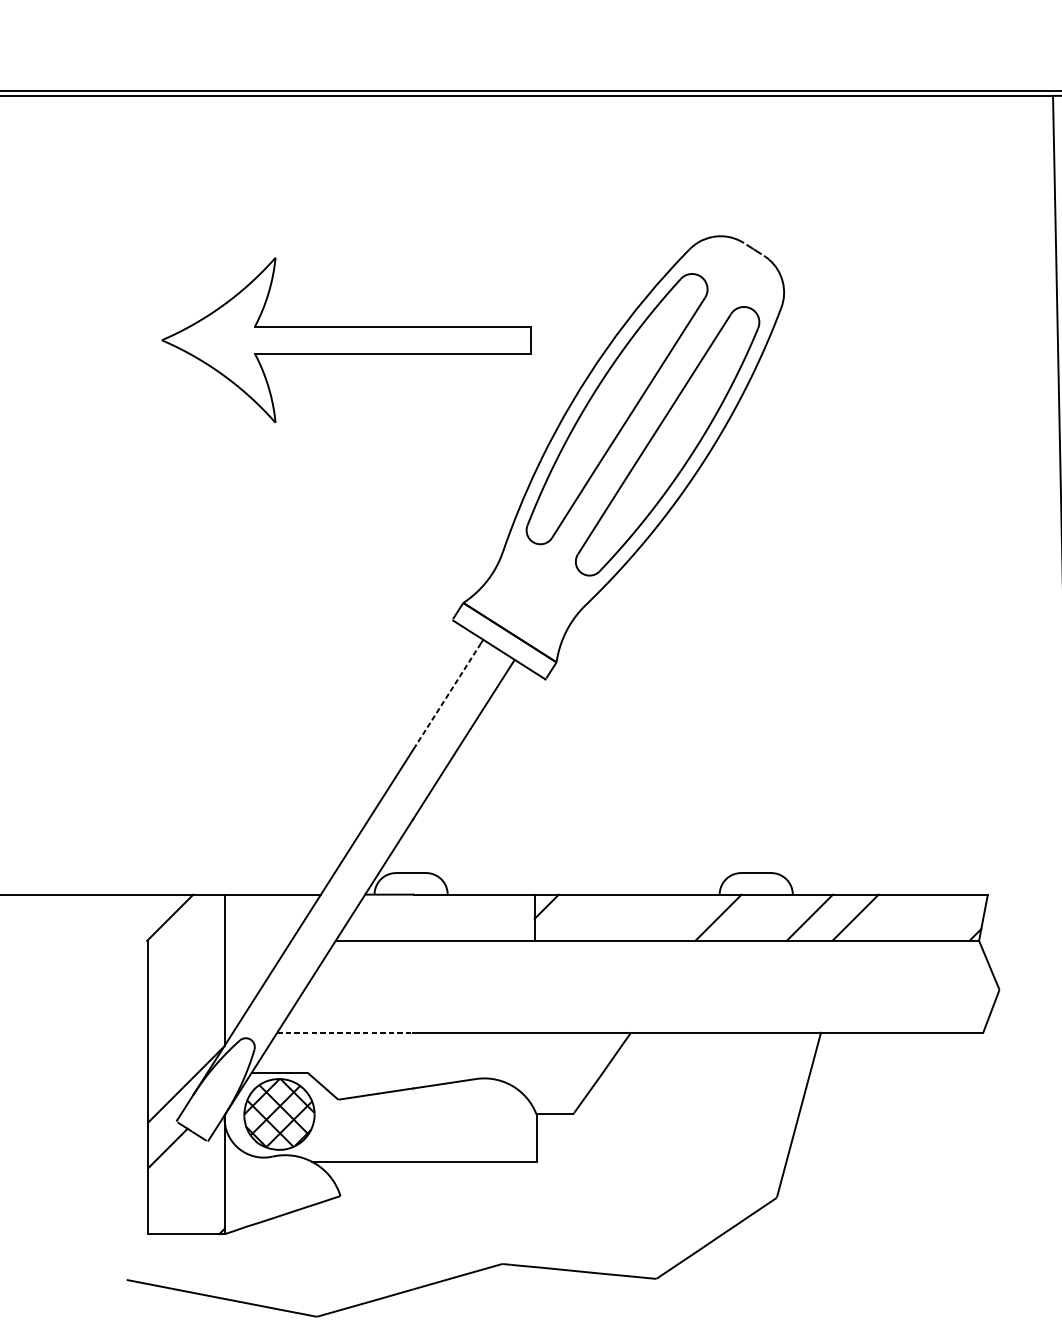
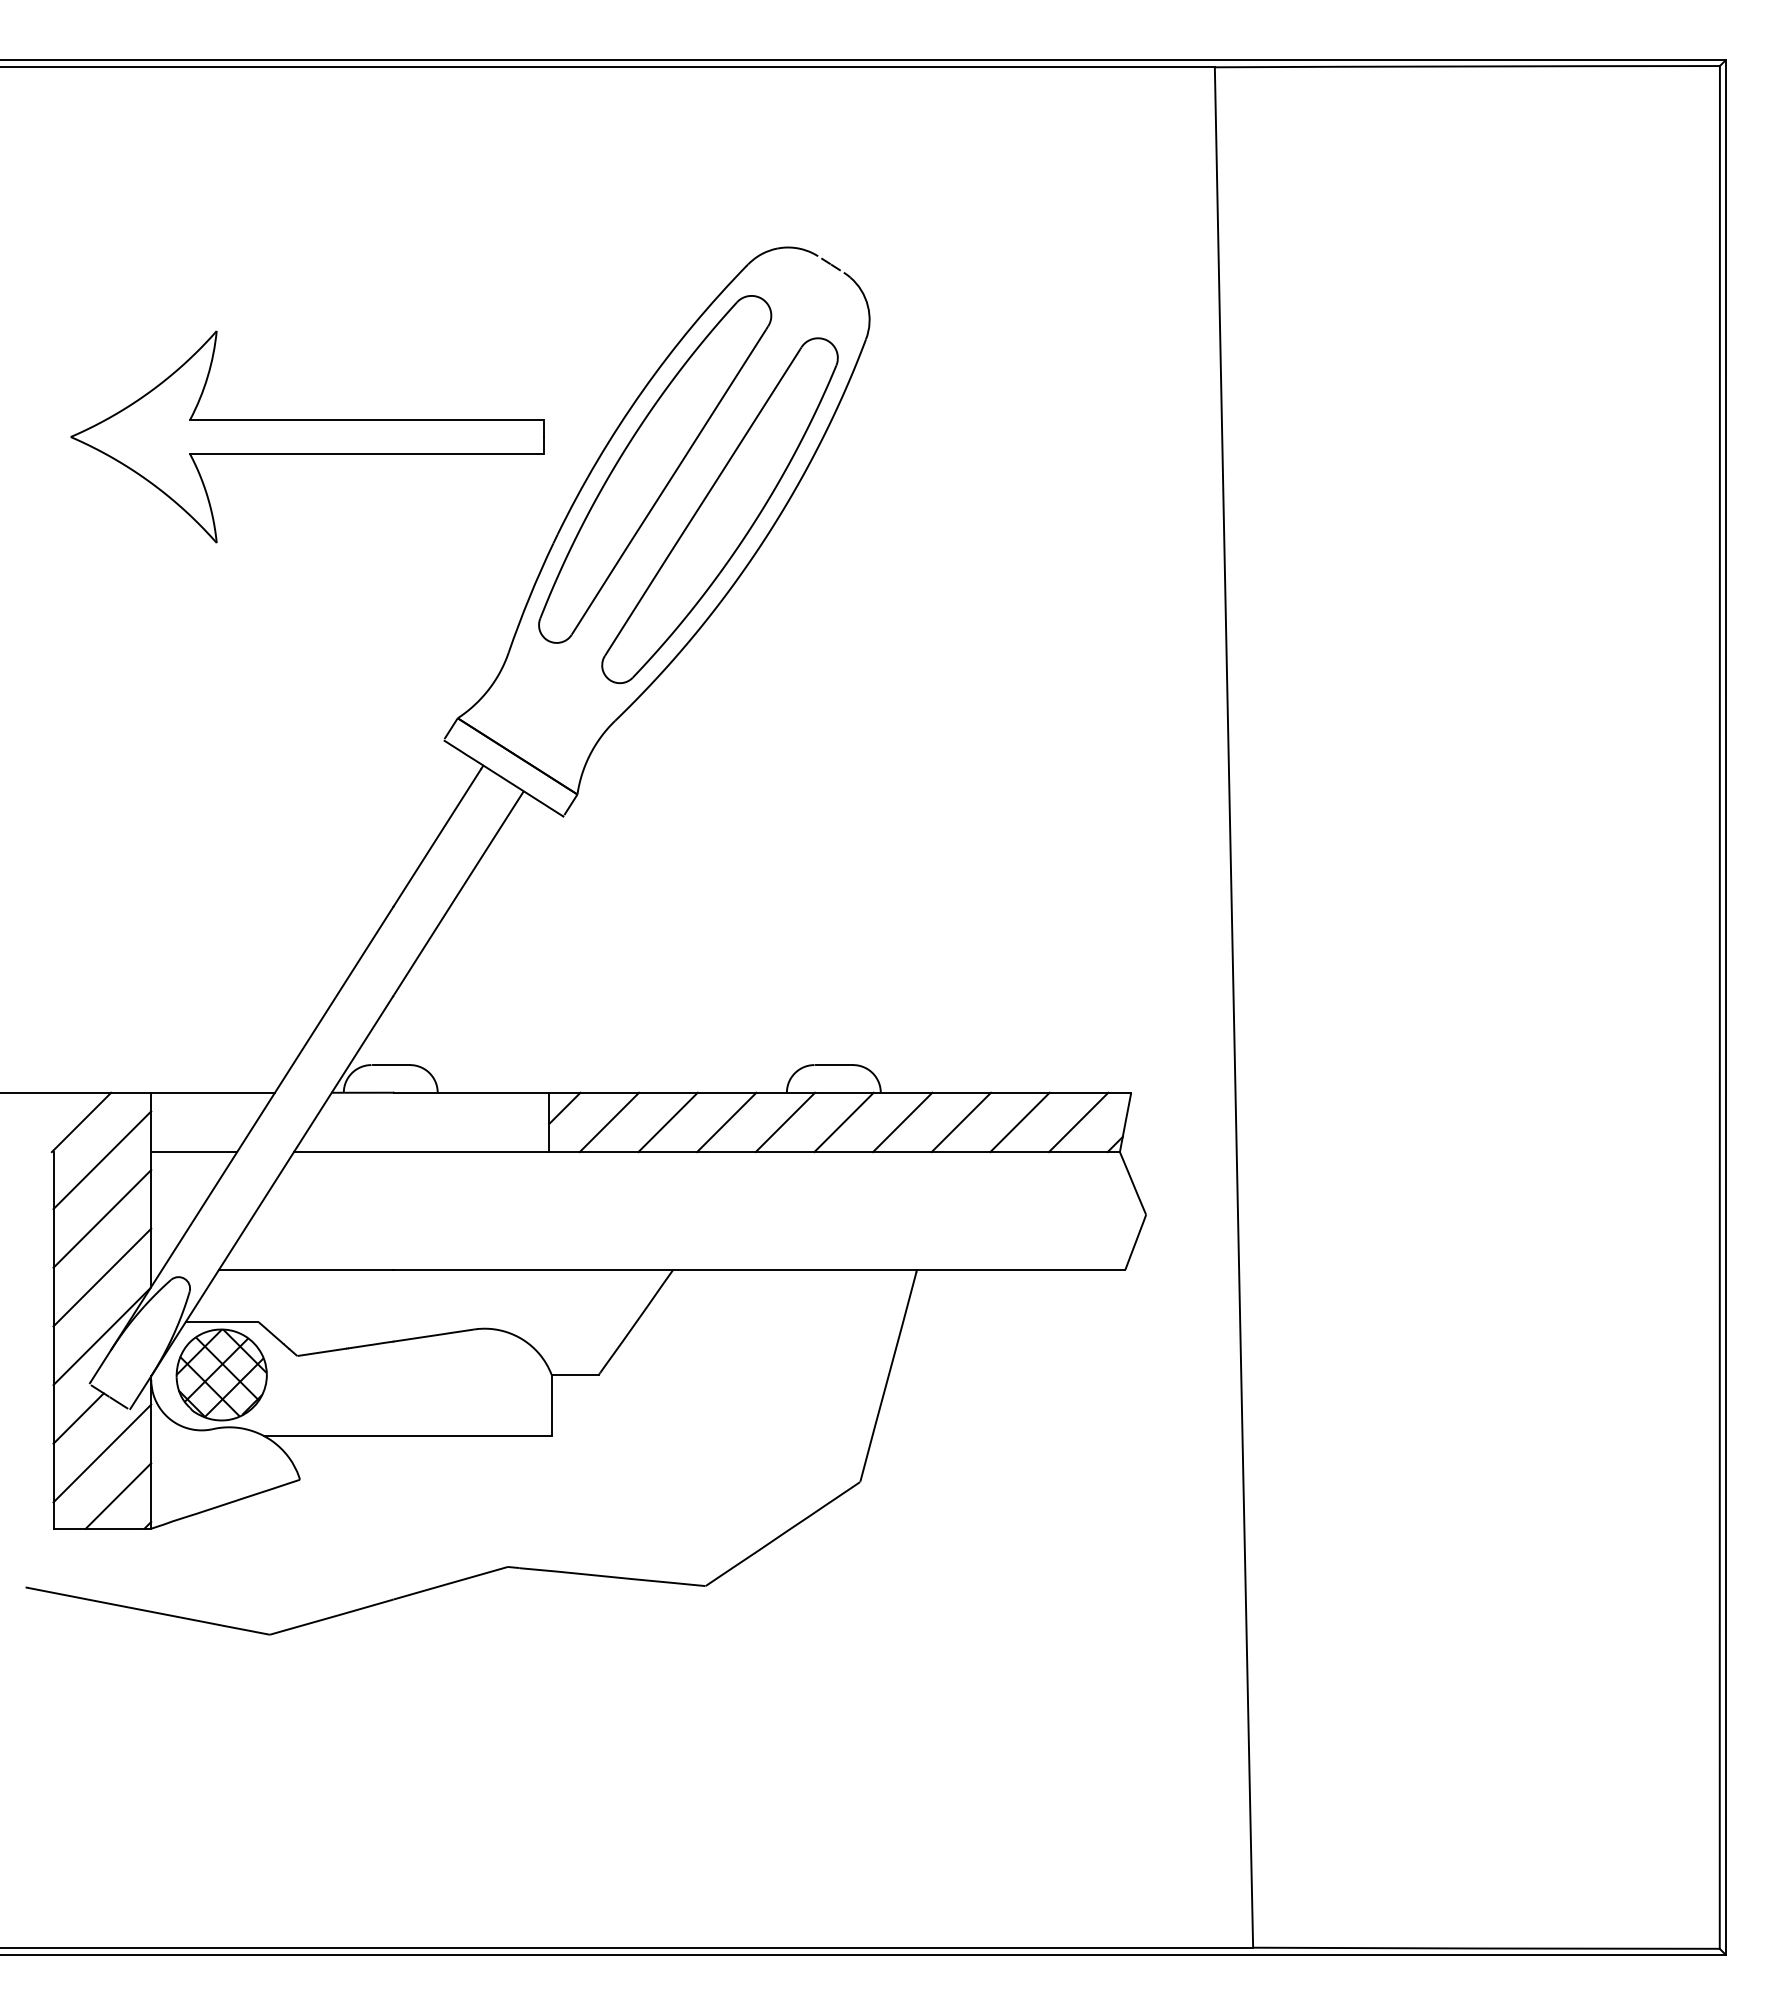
part: (346, 339) -> (307, 436), moved
line: (447, 695) -> (437, 837), dashed -> solid
line: (581, 917) -> (609, 1122), added
line: (626, 917) -> (667, 1122), added
line: (672, 917) -> (726, 1122), added
line: (763, 917) -> (843, 1122), added
line: (900, 917) -> (1019, 1122), added
line: (946, 917) -> (1078, 1122), added
line: (258, 941) -> (194, 1152), added
line: (186, 947) -> (102, 1160), added
line: (186, 992) -> (102, 1218), added
line: (344, 1032) -> (305, 1269), dashed -> solid
line: (186, 1038) -> (102, 1277), added
line: (186, 1175) -> (102, 1453), added
line: (199, 1208) -> (118, 1495), added

